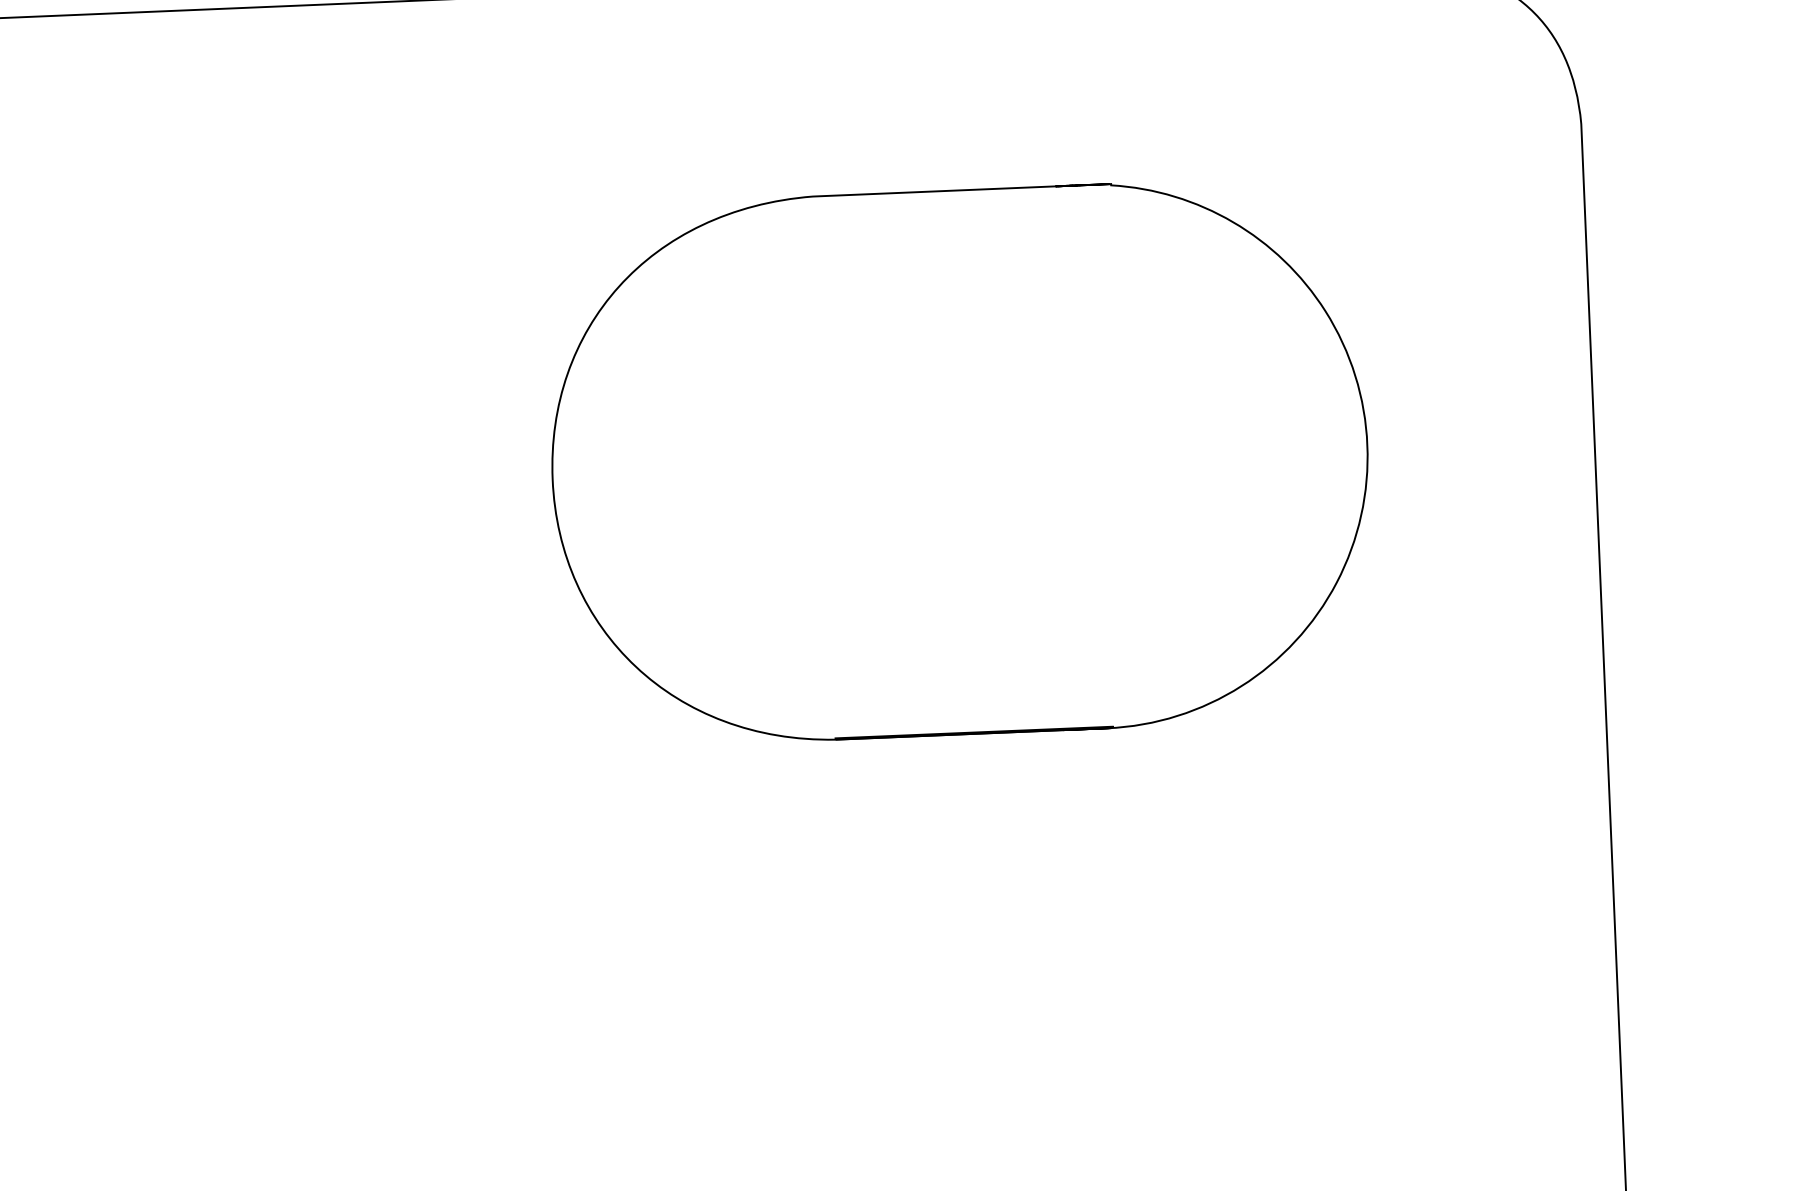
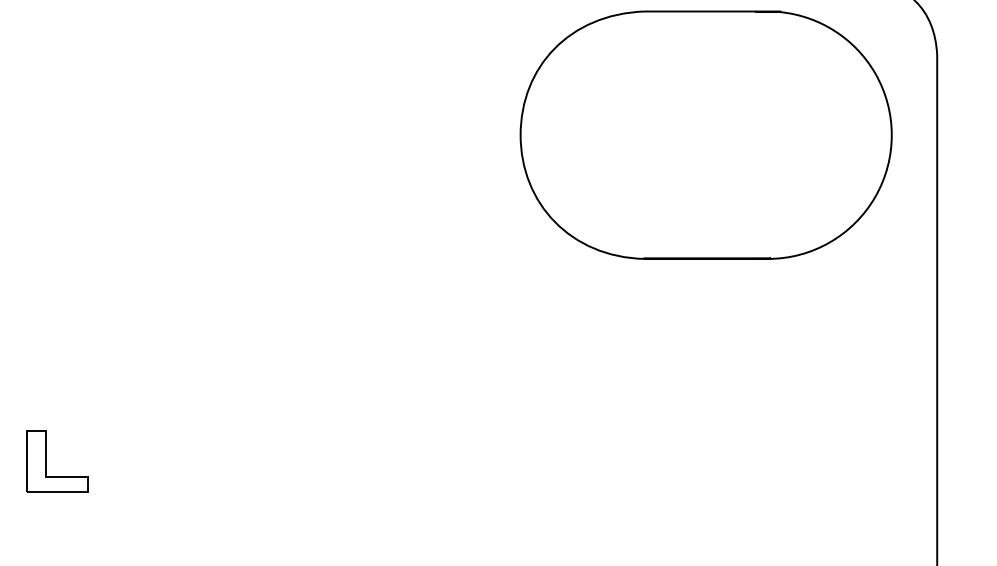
part: (958, 460) -> (705, 134), moved

